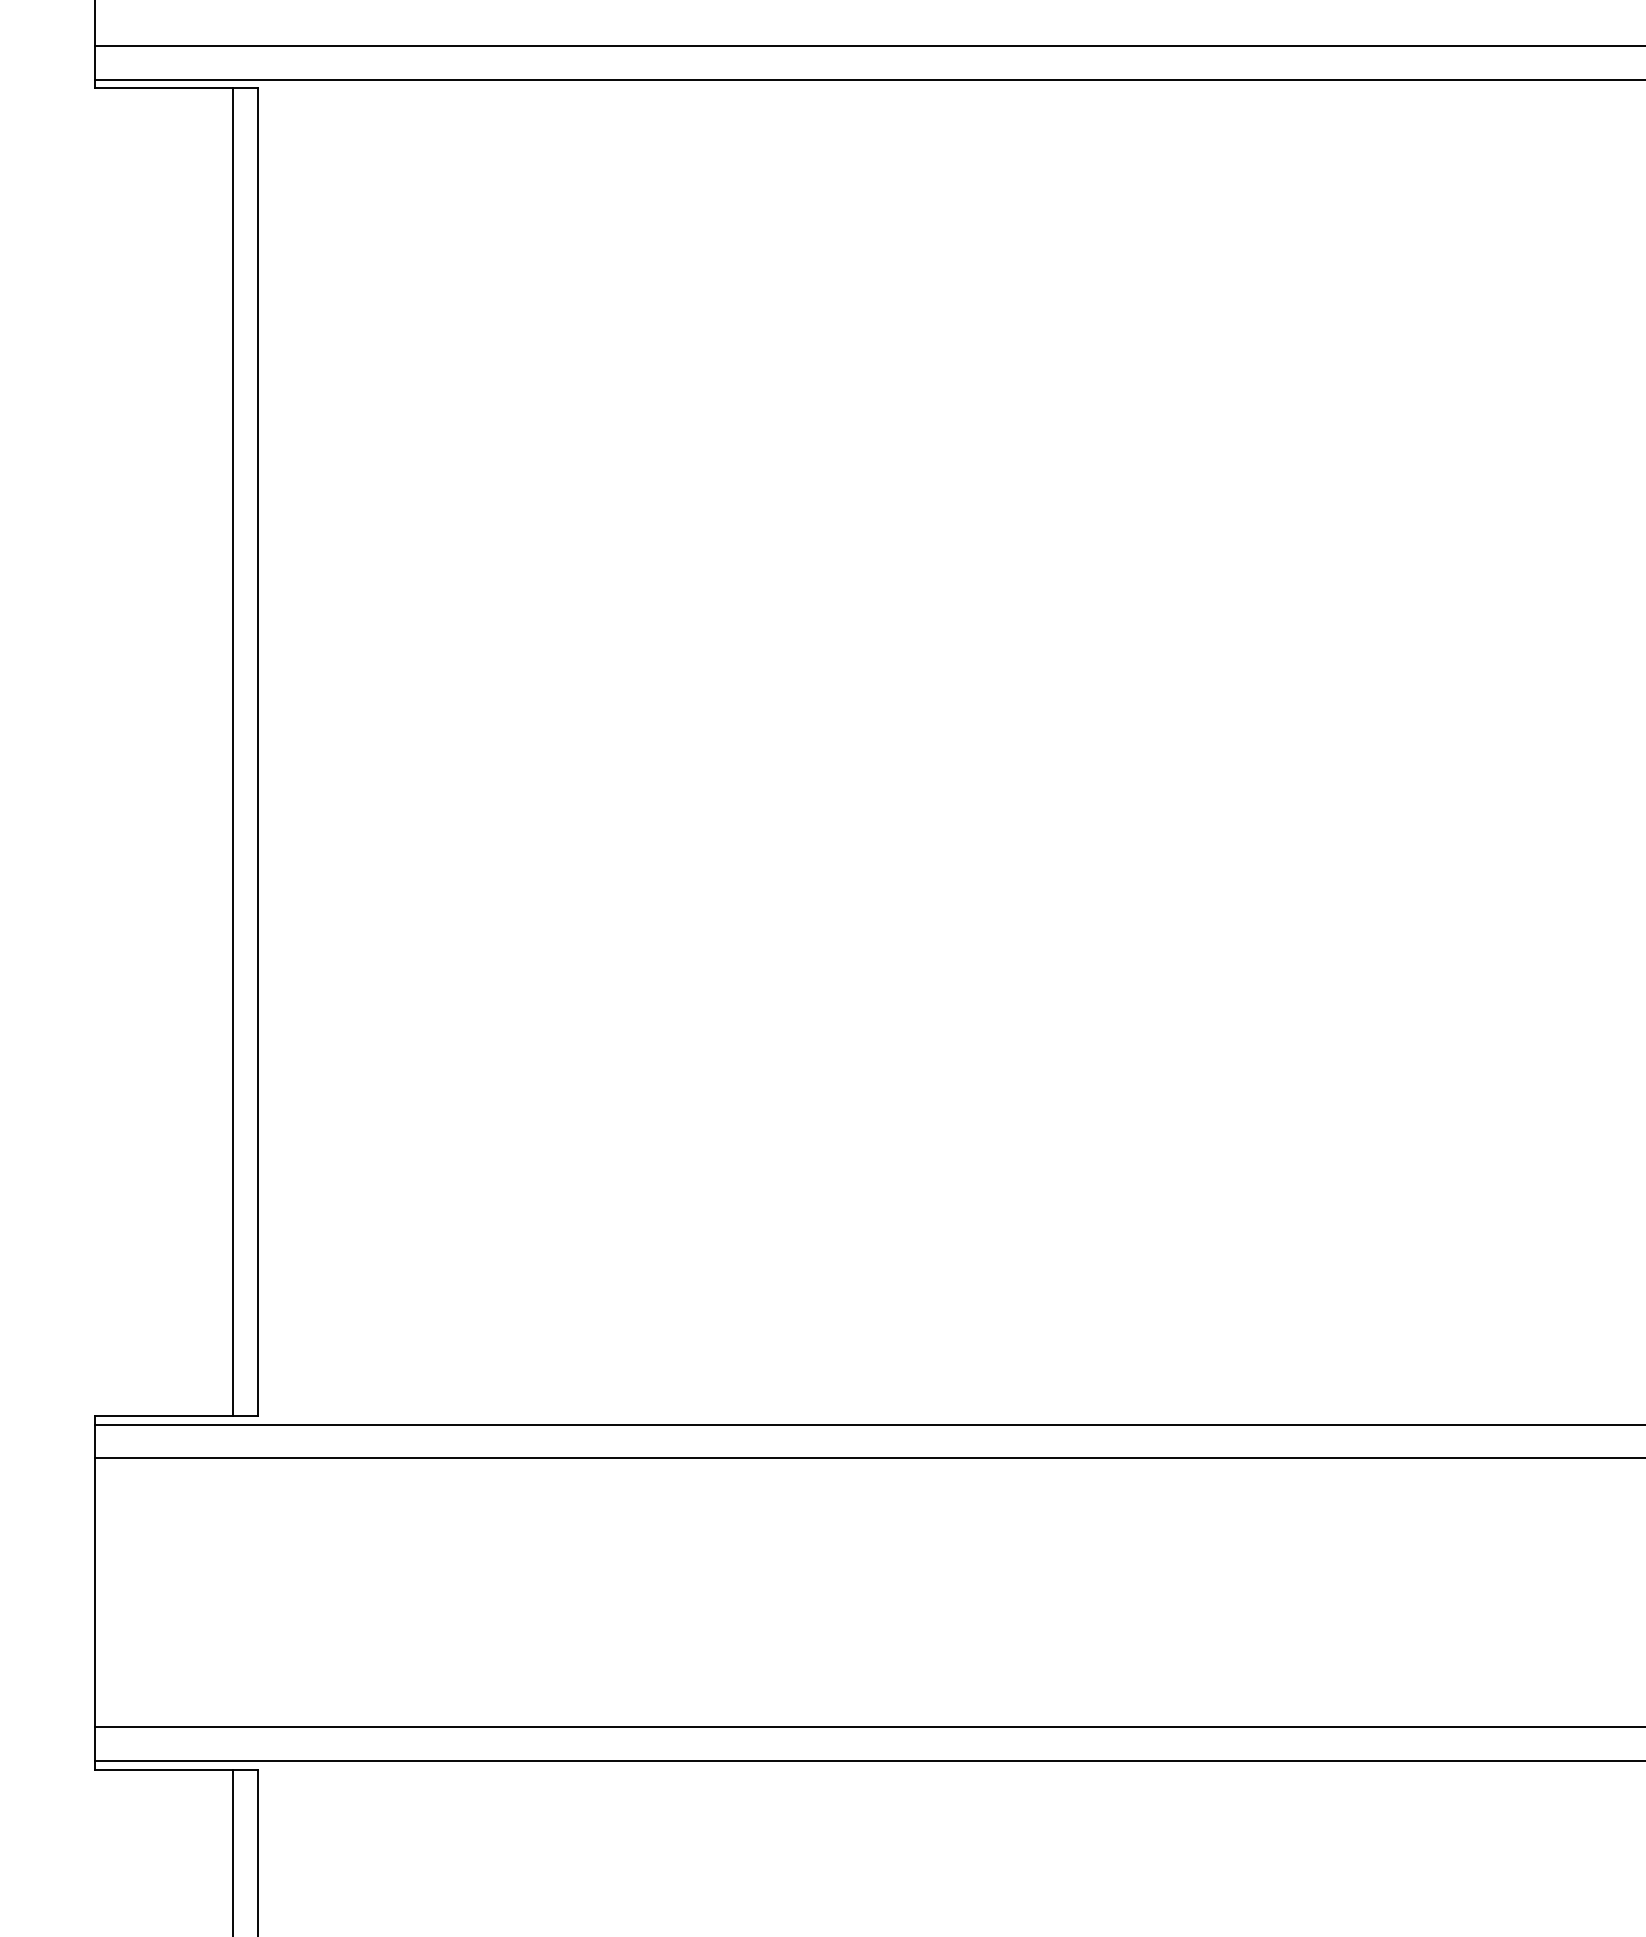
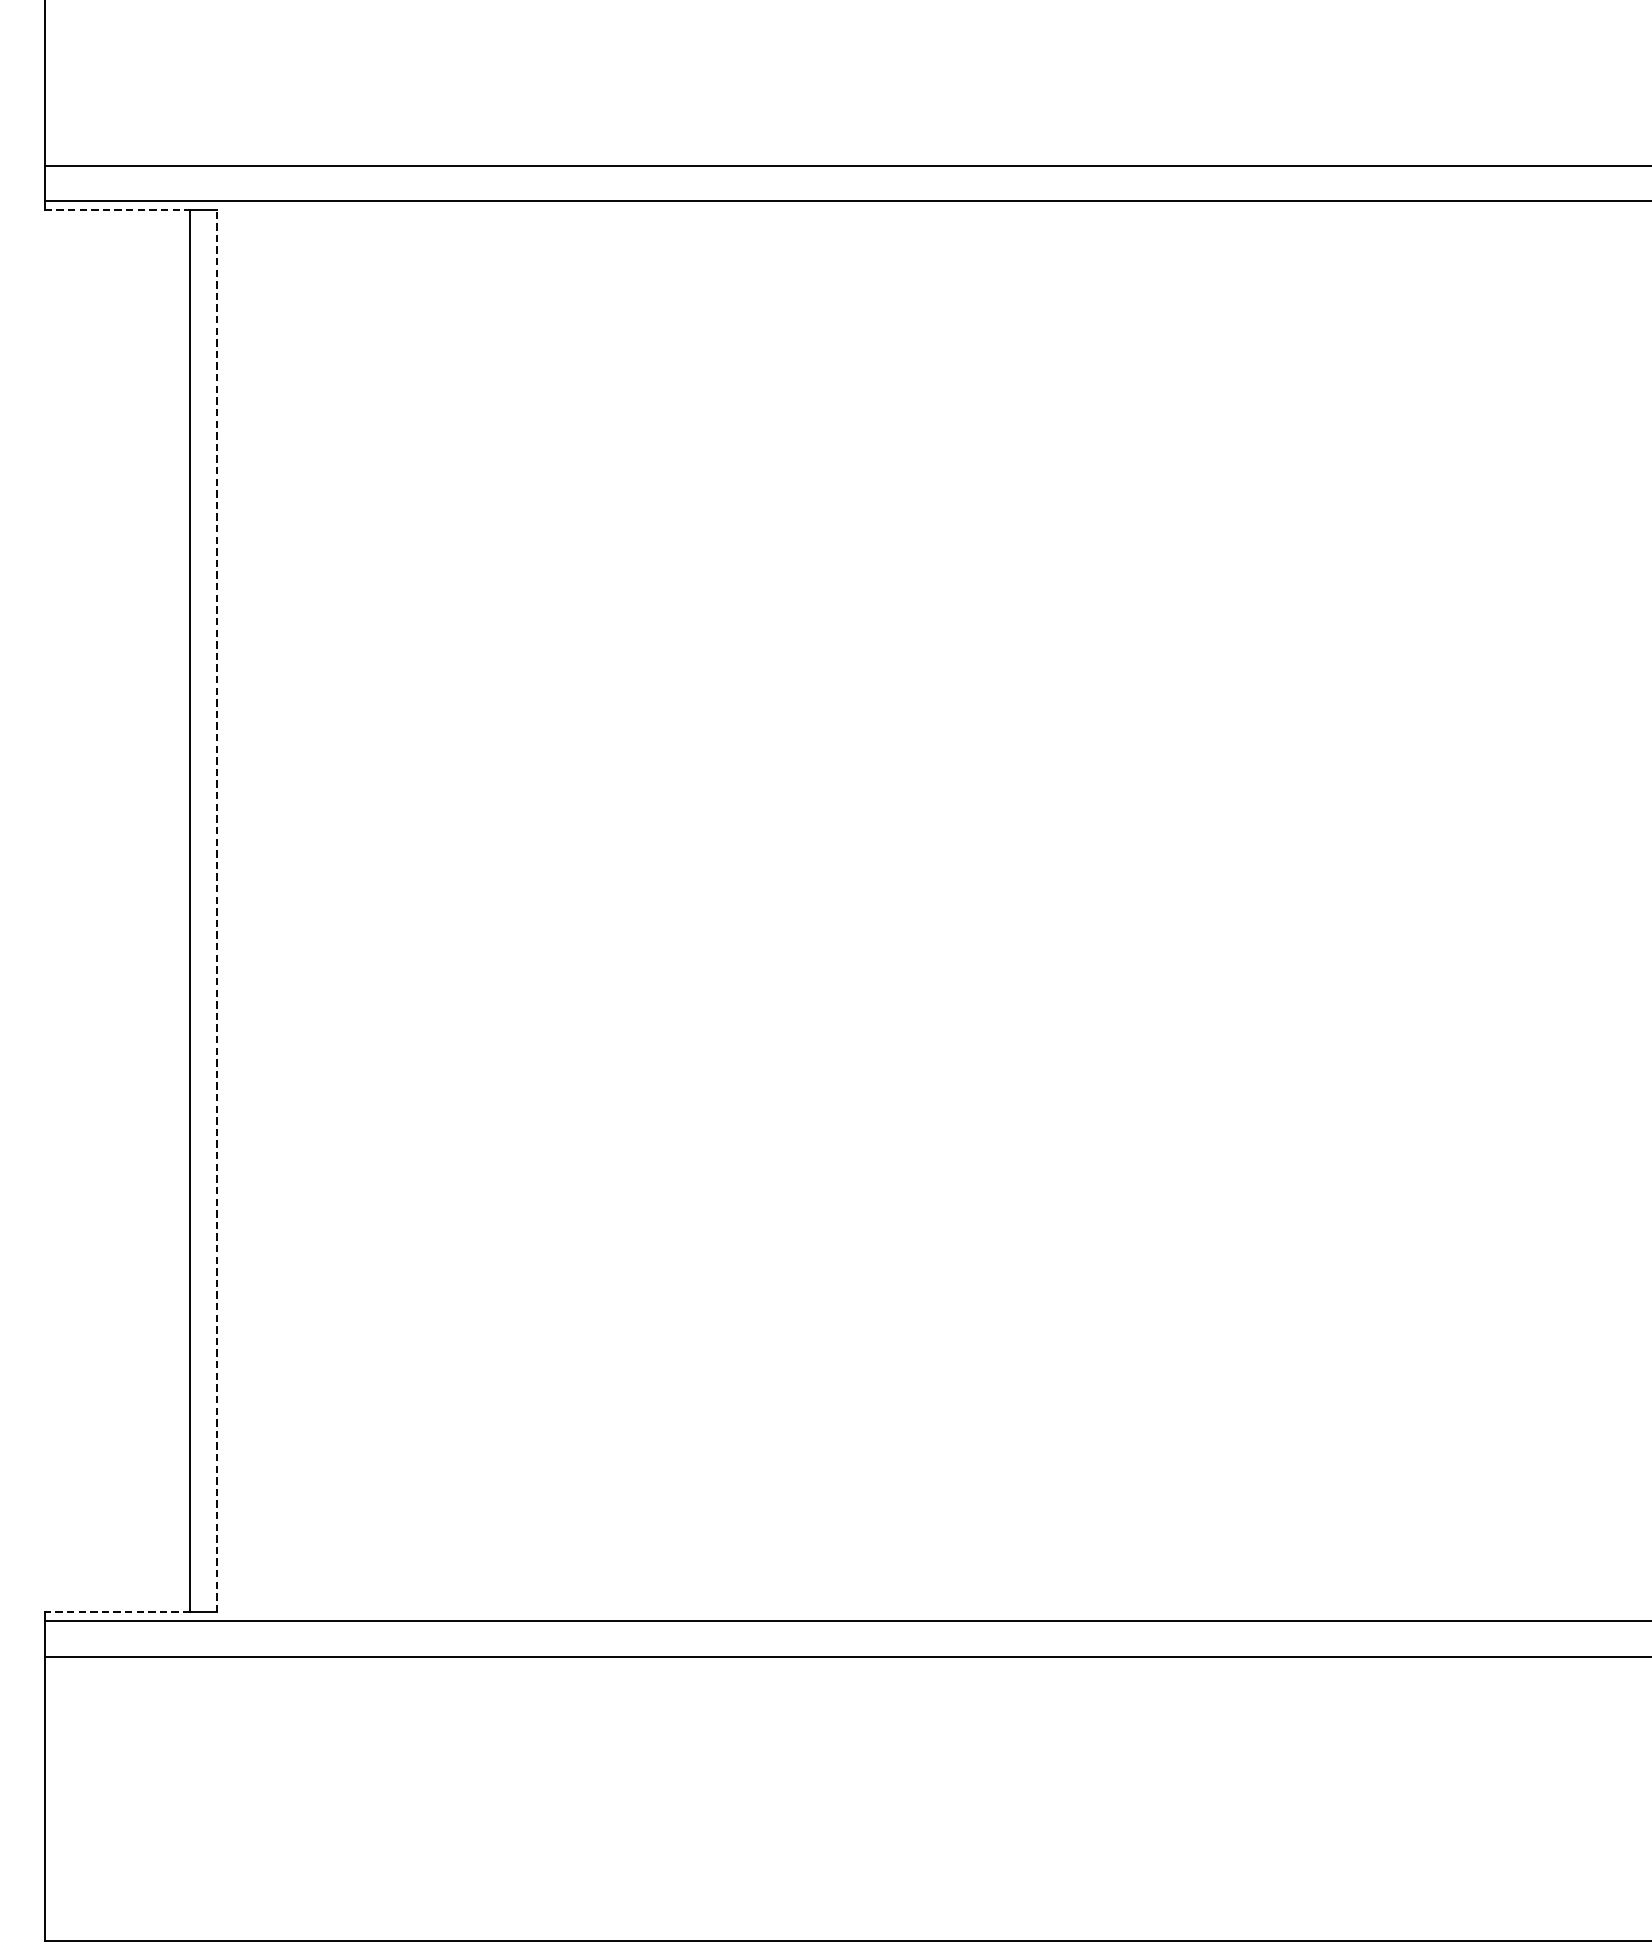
line: (164, 88) -> (117, 210), solid -> dashed
line: (258, 751) -> (217, 910), solid -> dashed
line: (163, 1416) -> (116, 1612), solid -> dashed

